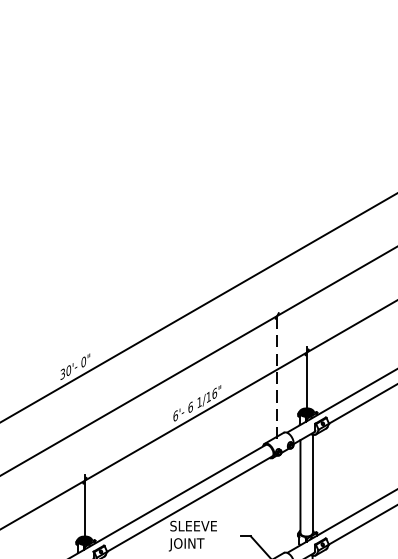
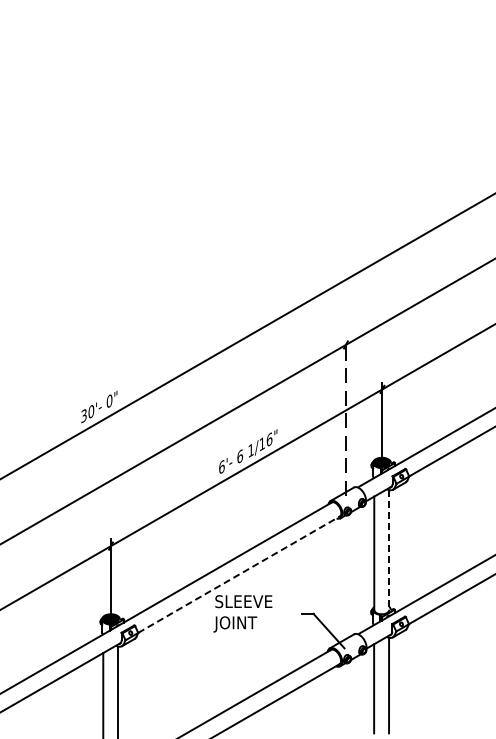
line: (312, 484) -> (389, 550), solid -> dashed
line: (190, 503) -> (239, 574), solid -> dashed

